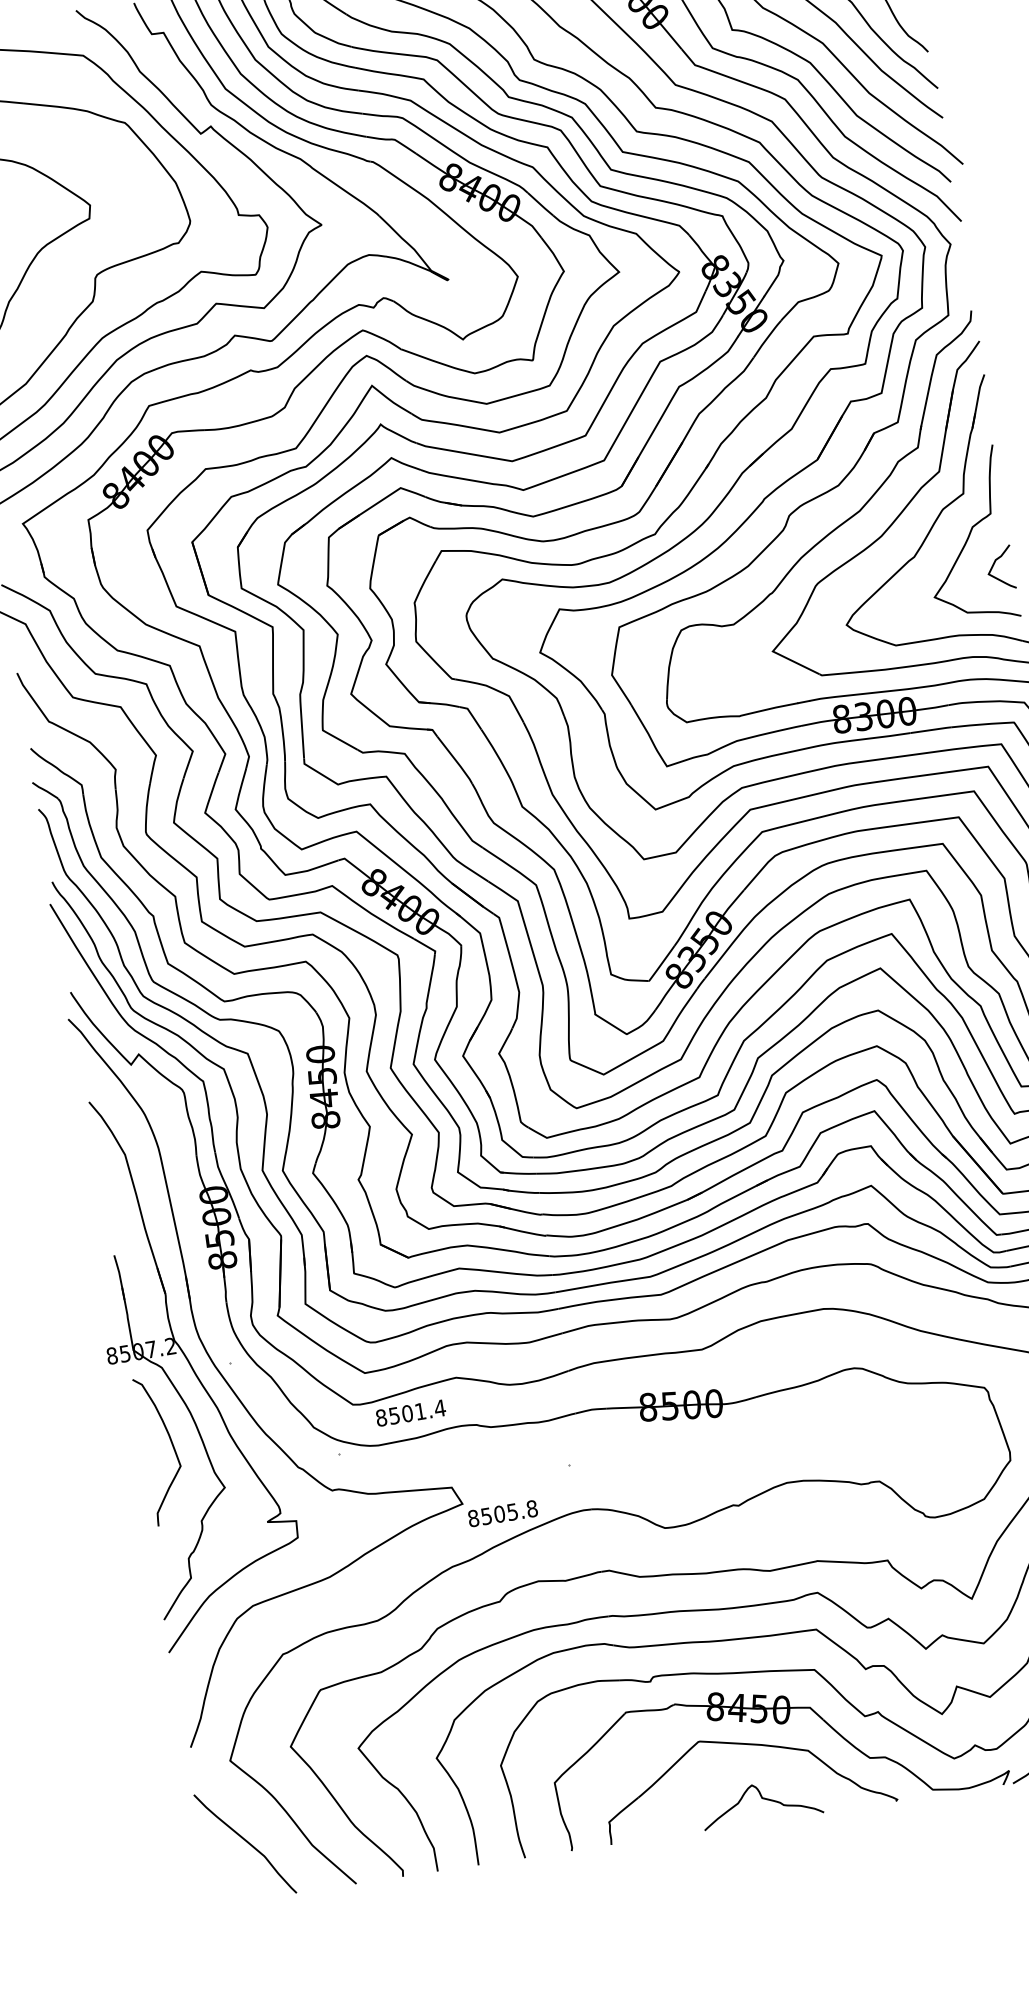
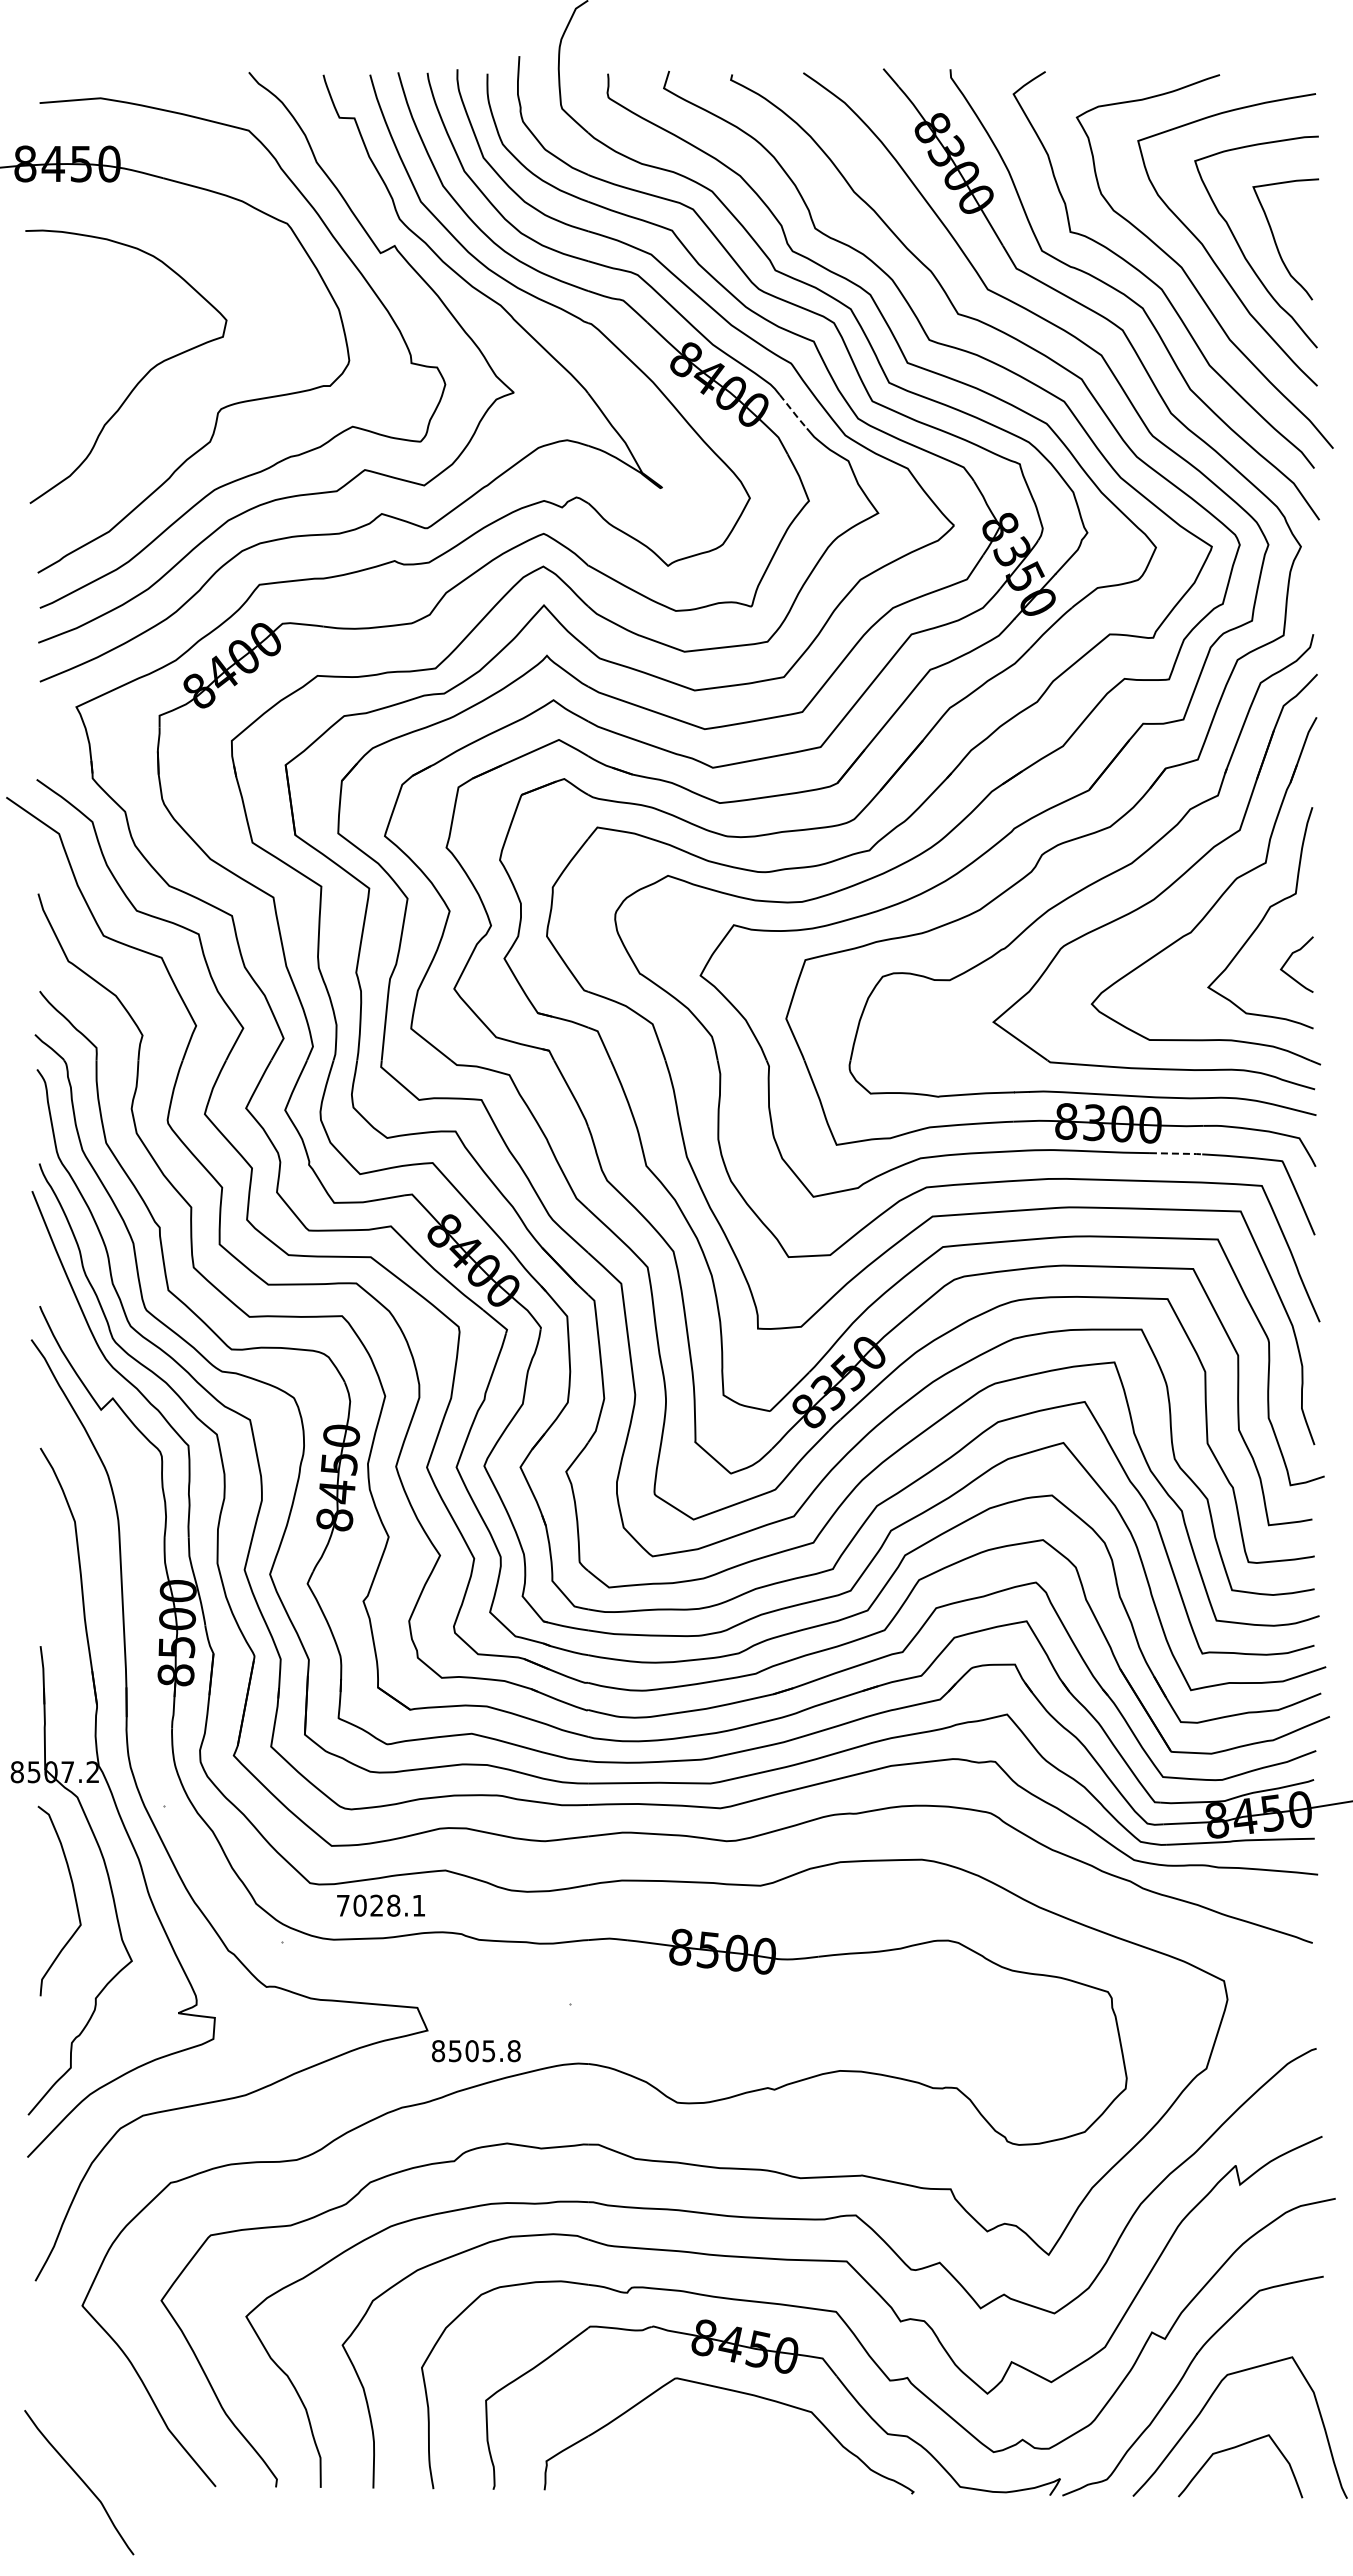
line: (540, 204) -> (793, 412), solid -> dashed
line: (931, 729) -> (1177, 1153), solid -> dashed
text: (410, 1413) -> (380, 1905), 8501.4 -> 7028.1
curve: (762, 1799) -> (743, 2463), removed
curve: (246, 1842) -> (81, 2480), moved

